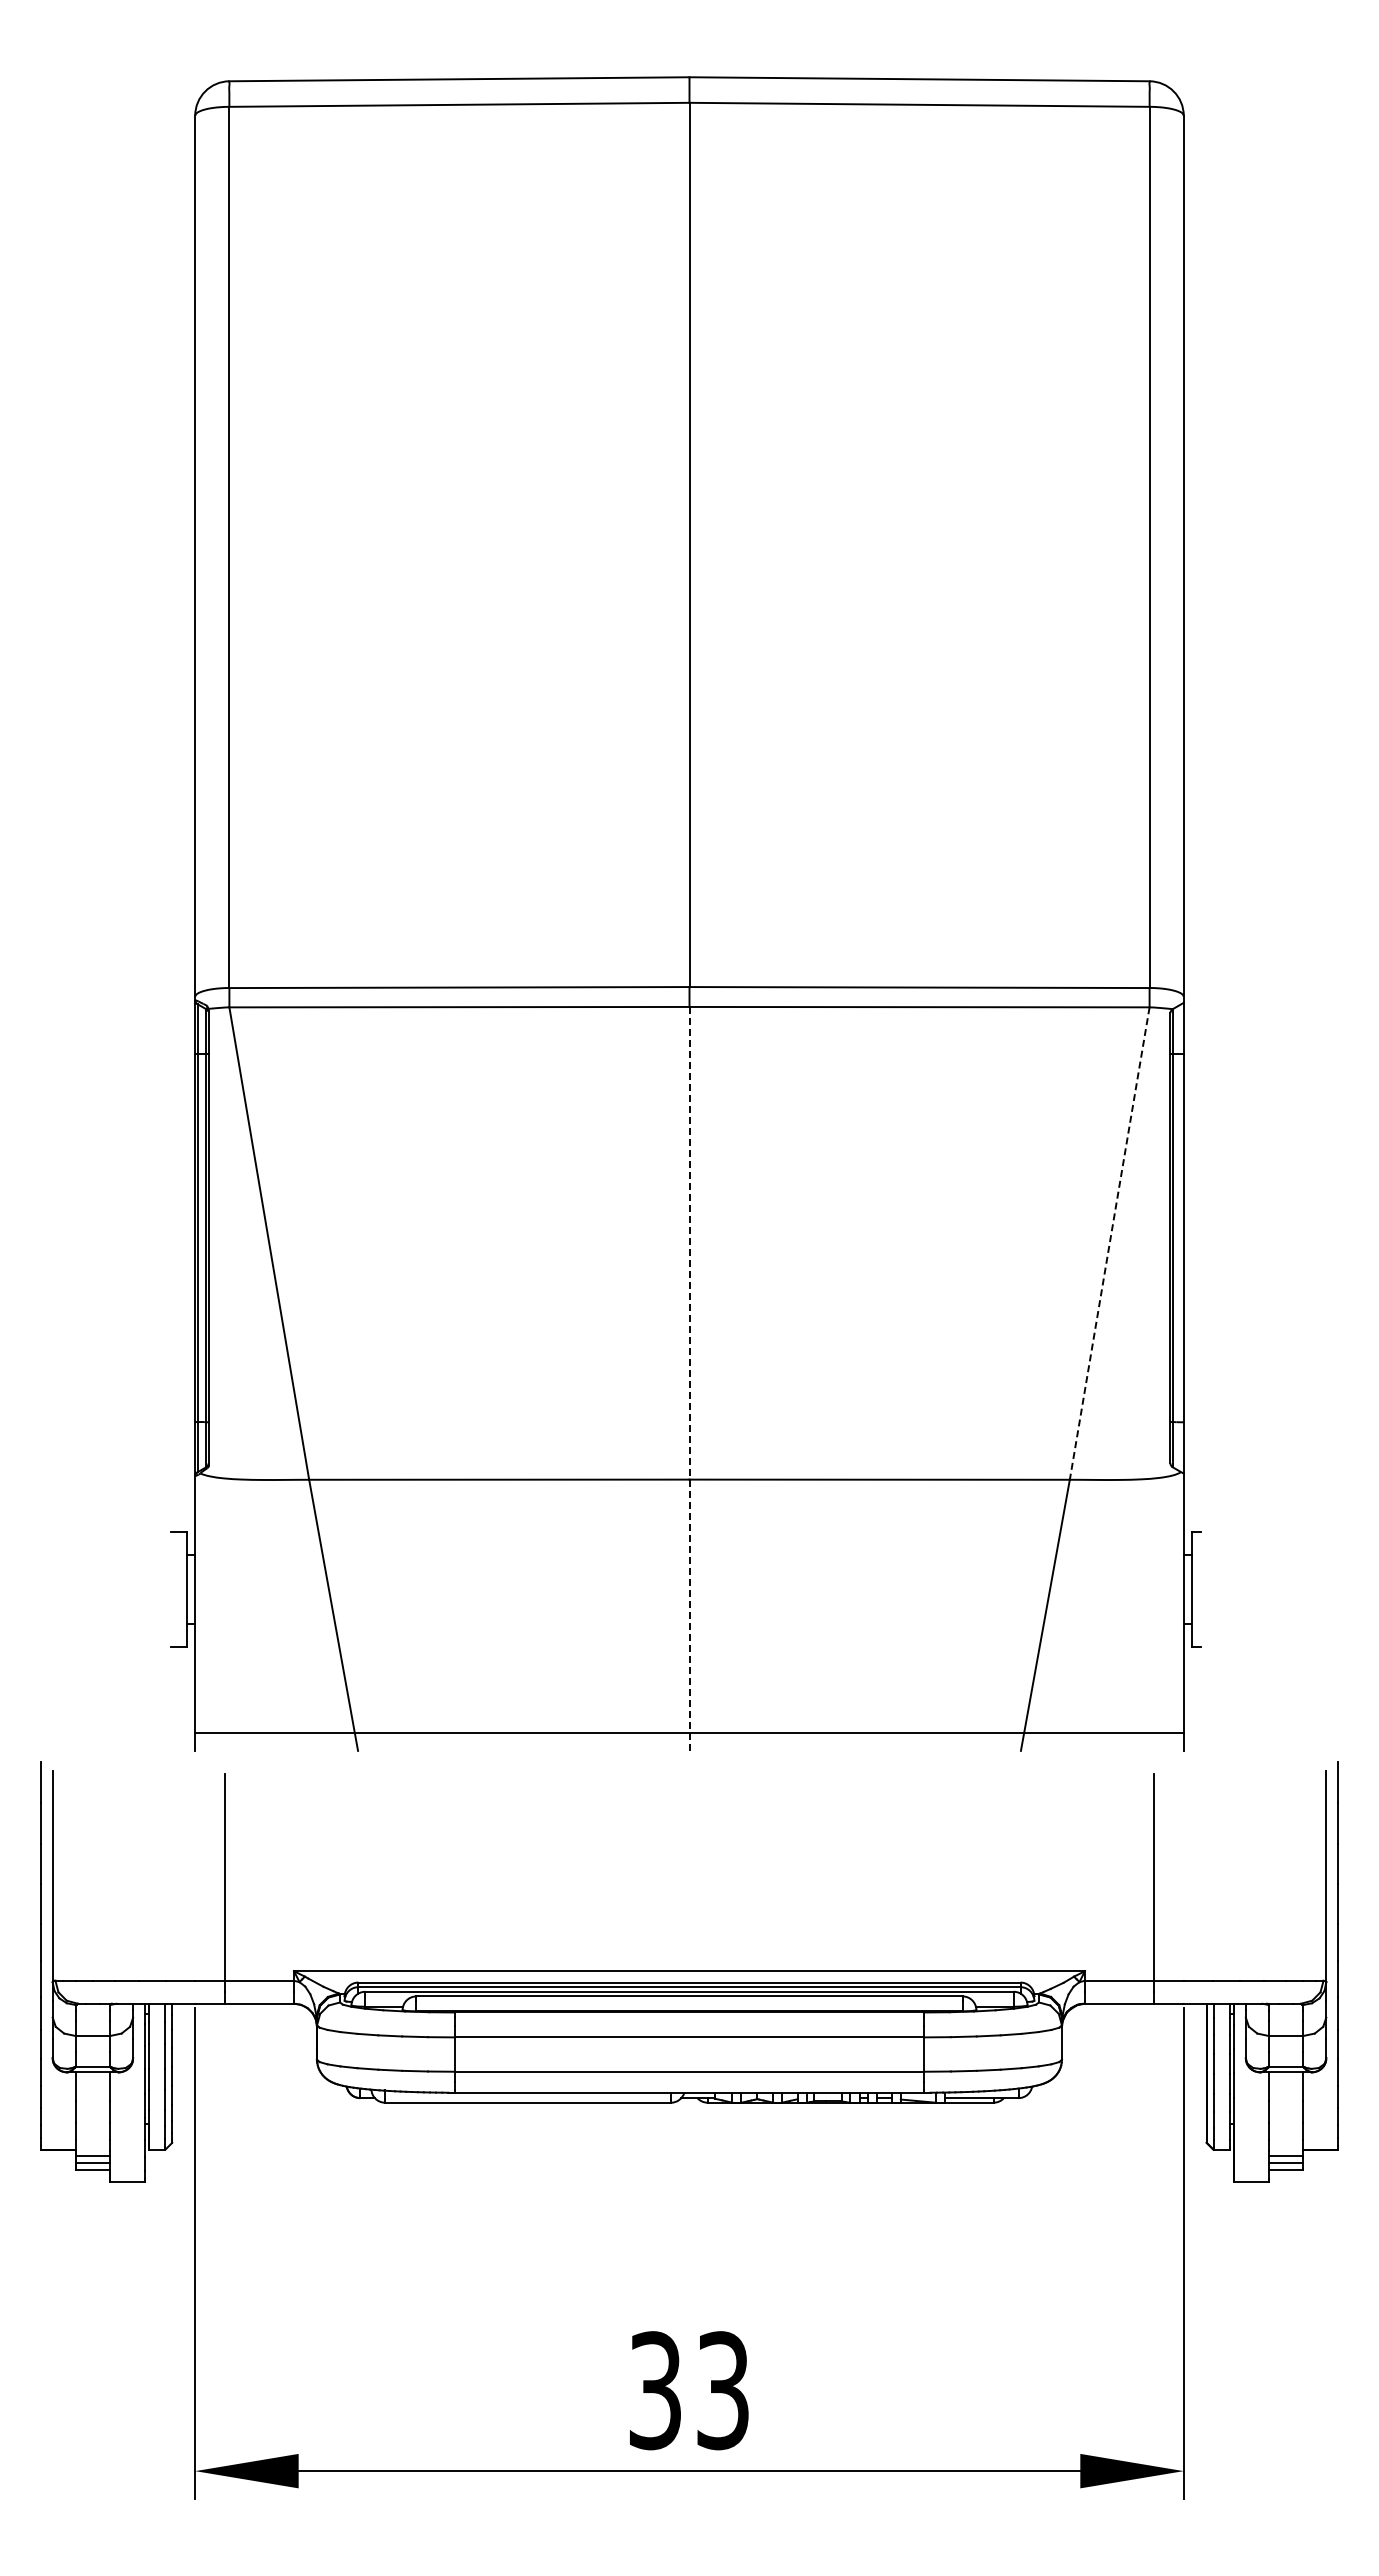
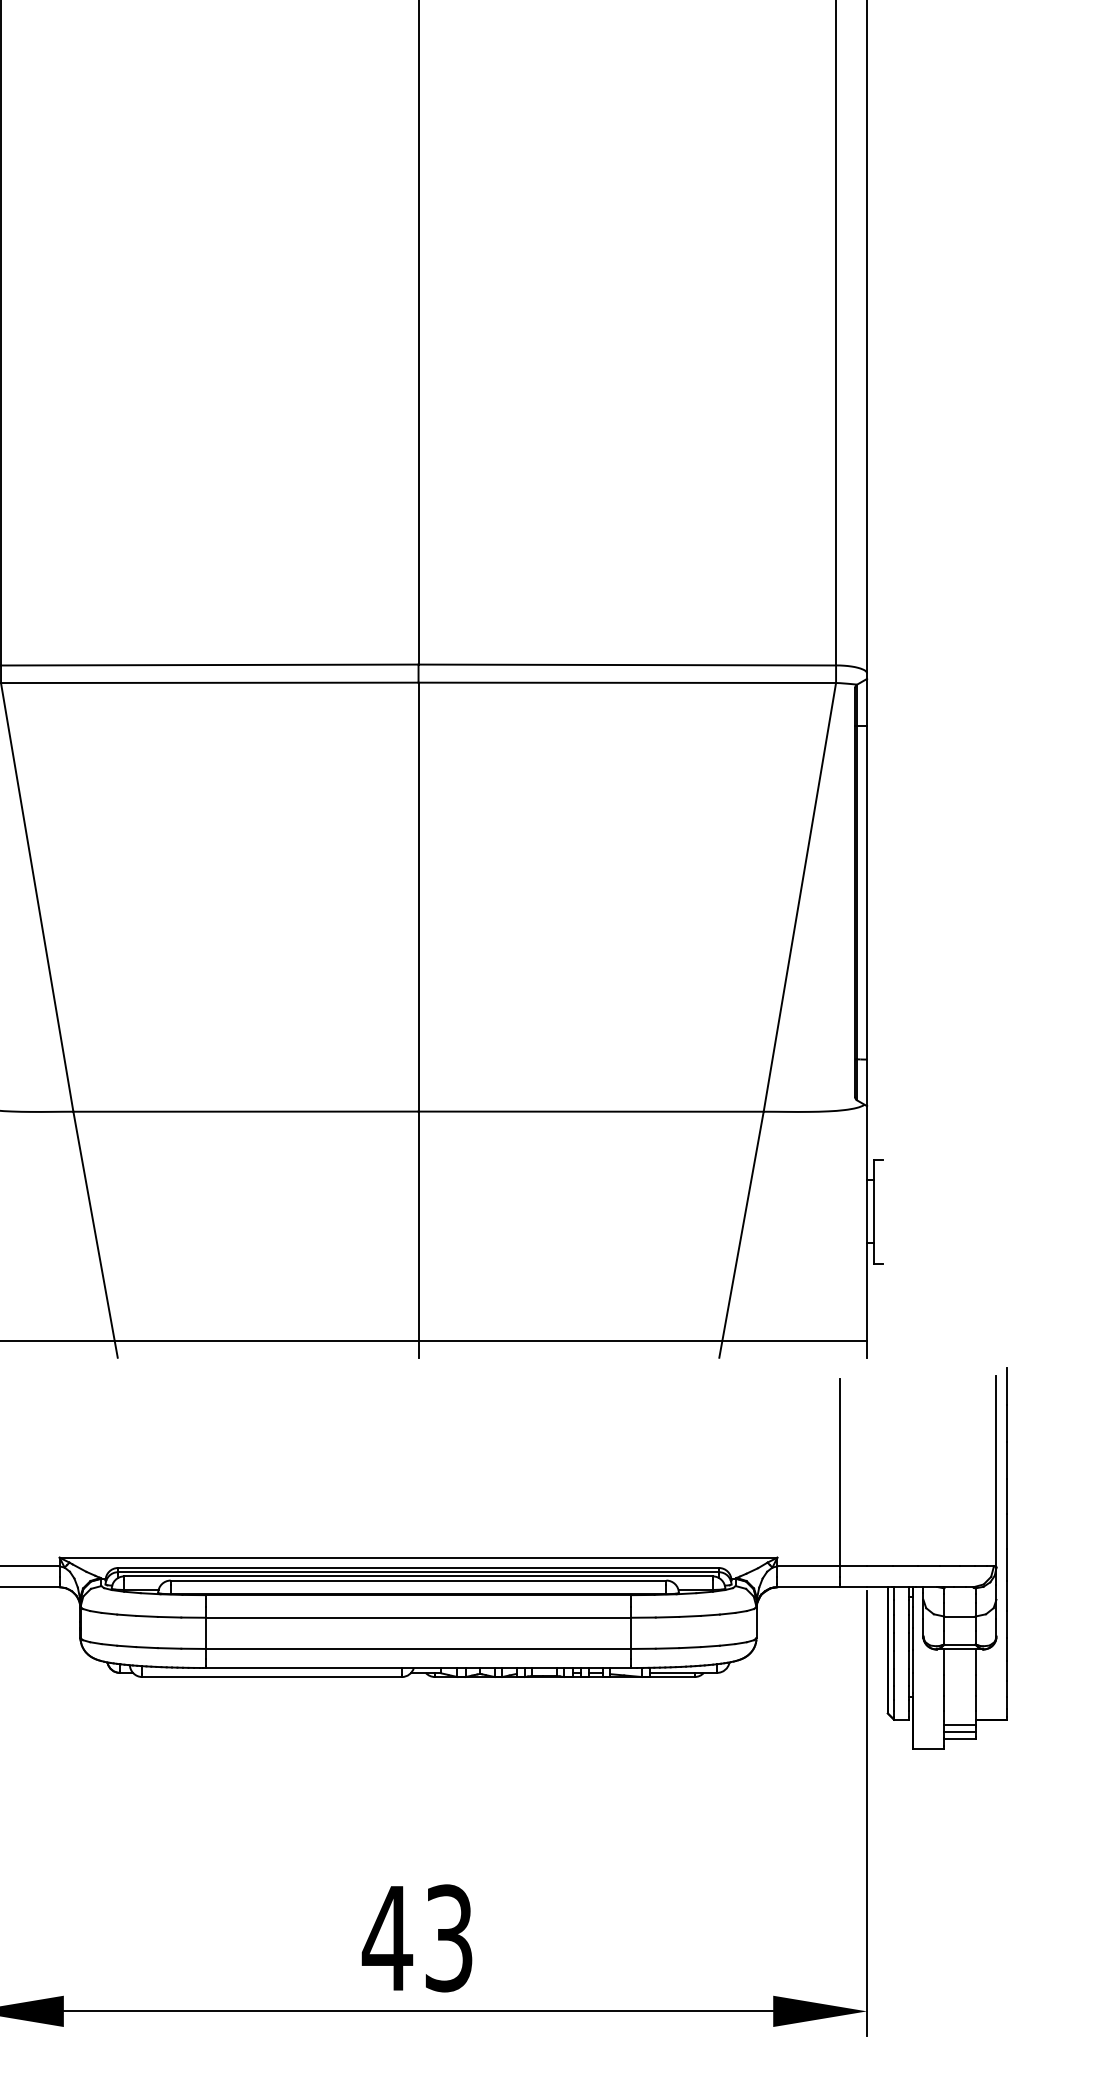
line: (1109, 1243) -> (799, 897), dashed -> solid
line: (689, 1378) -> (418, 1019), dashed -> solid
text: (655, 2390) -> (387, 1938), 33 -> 43

